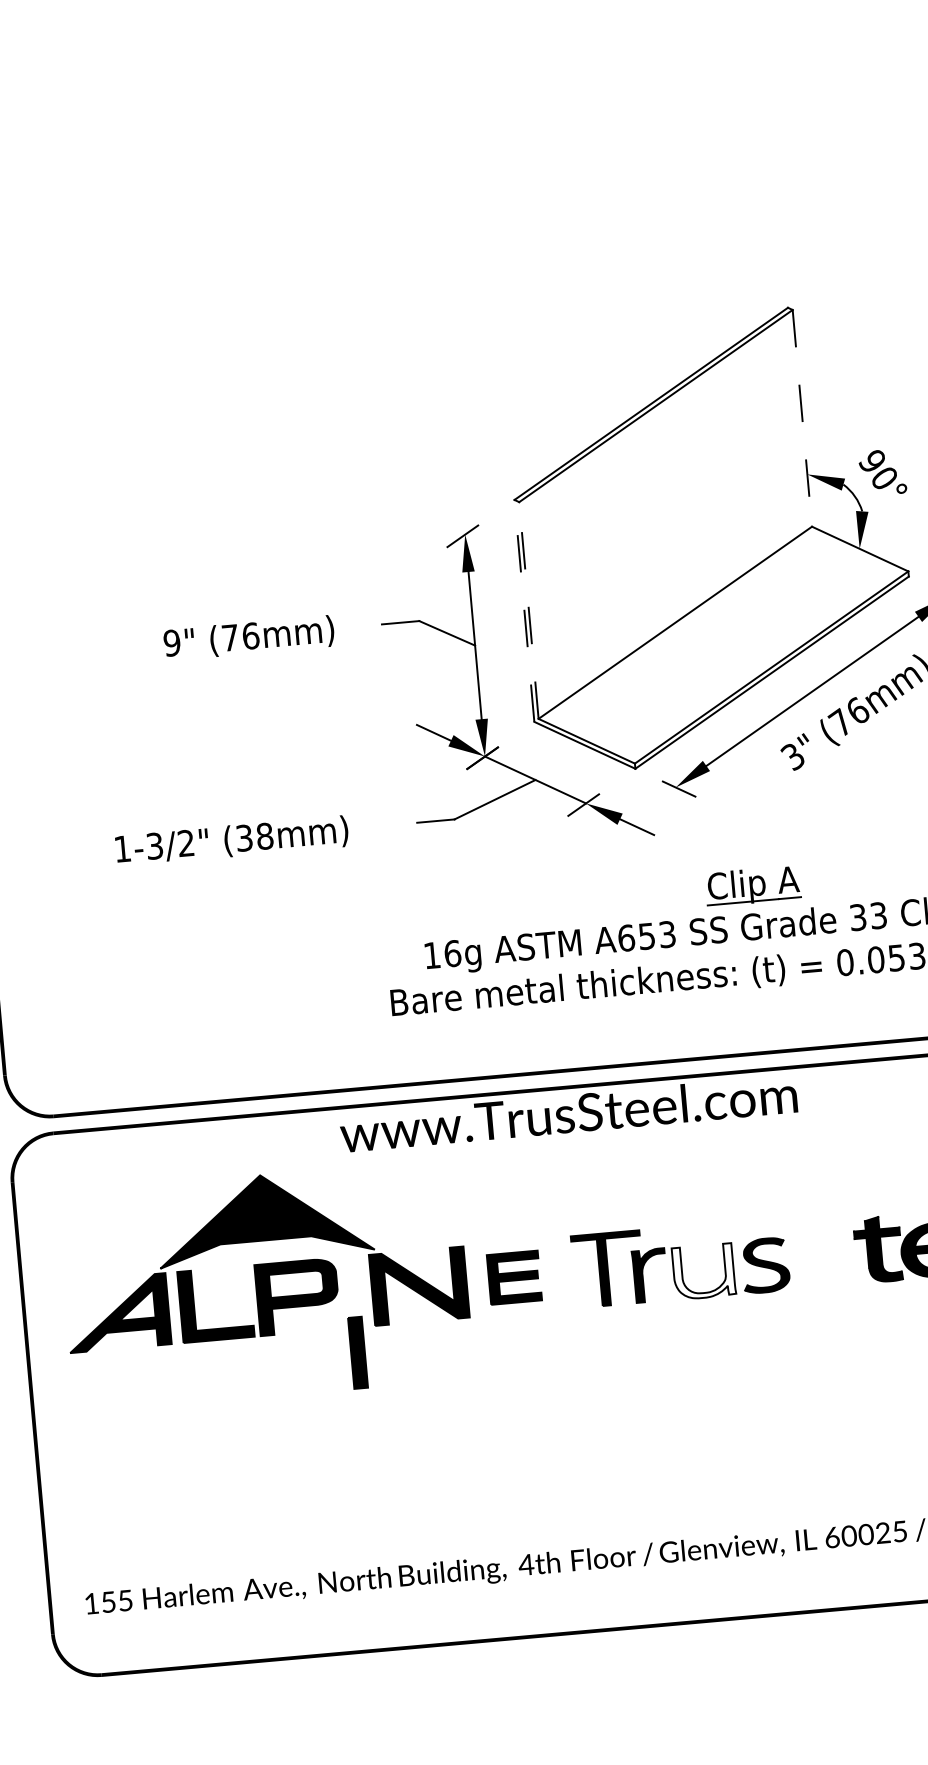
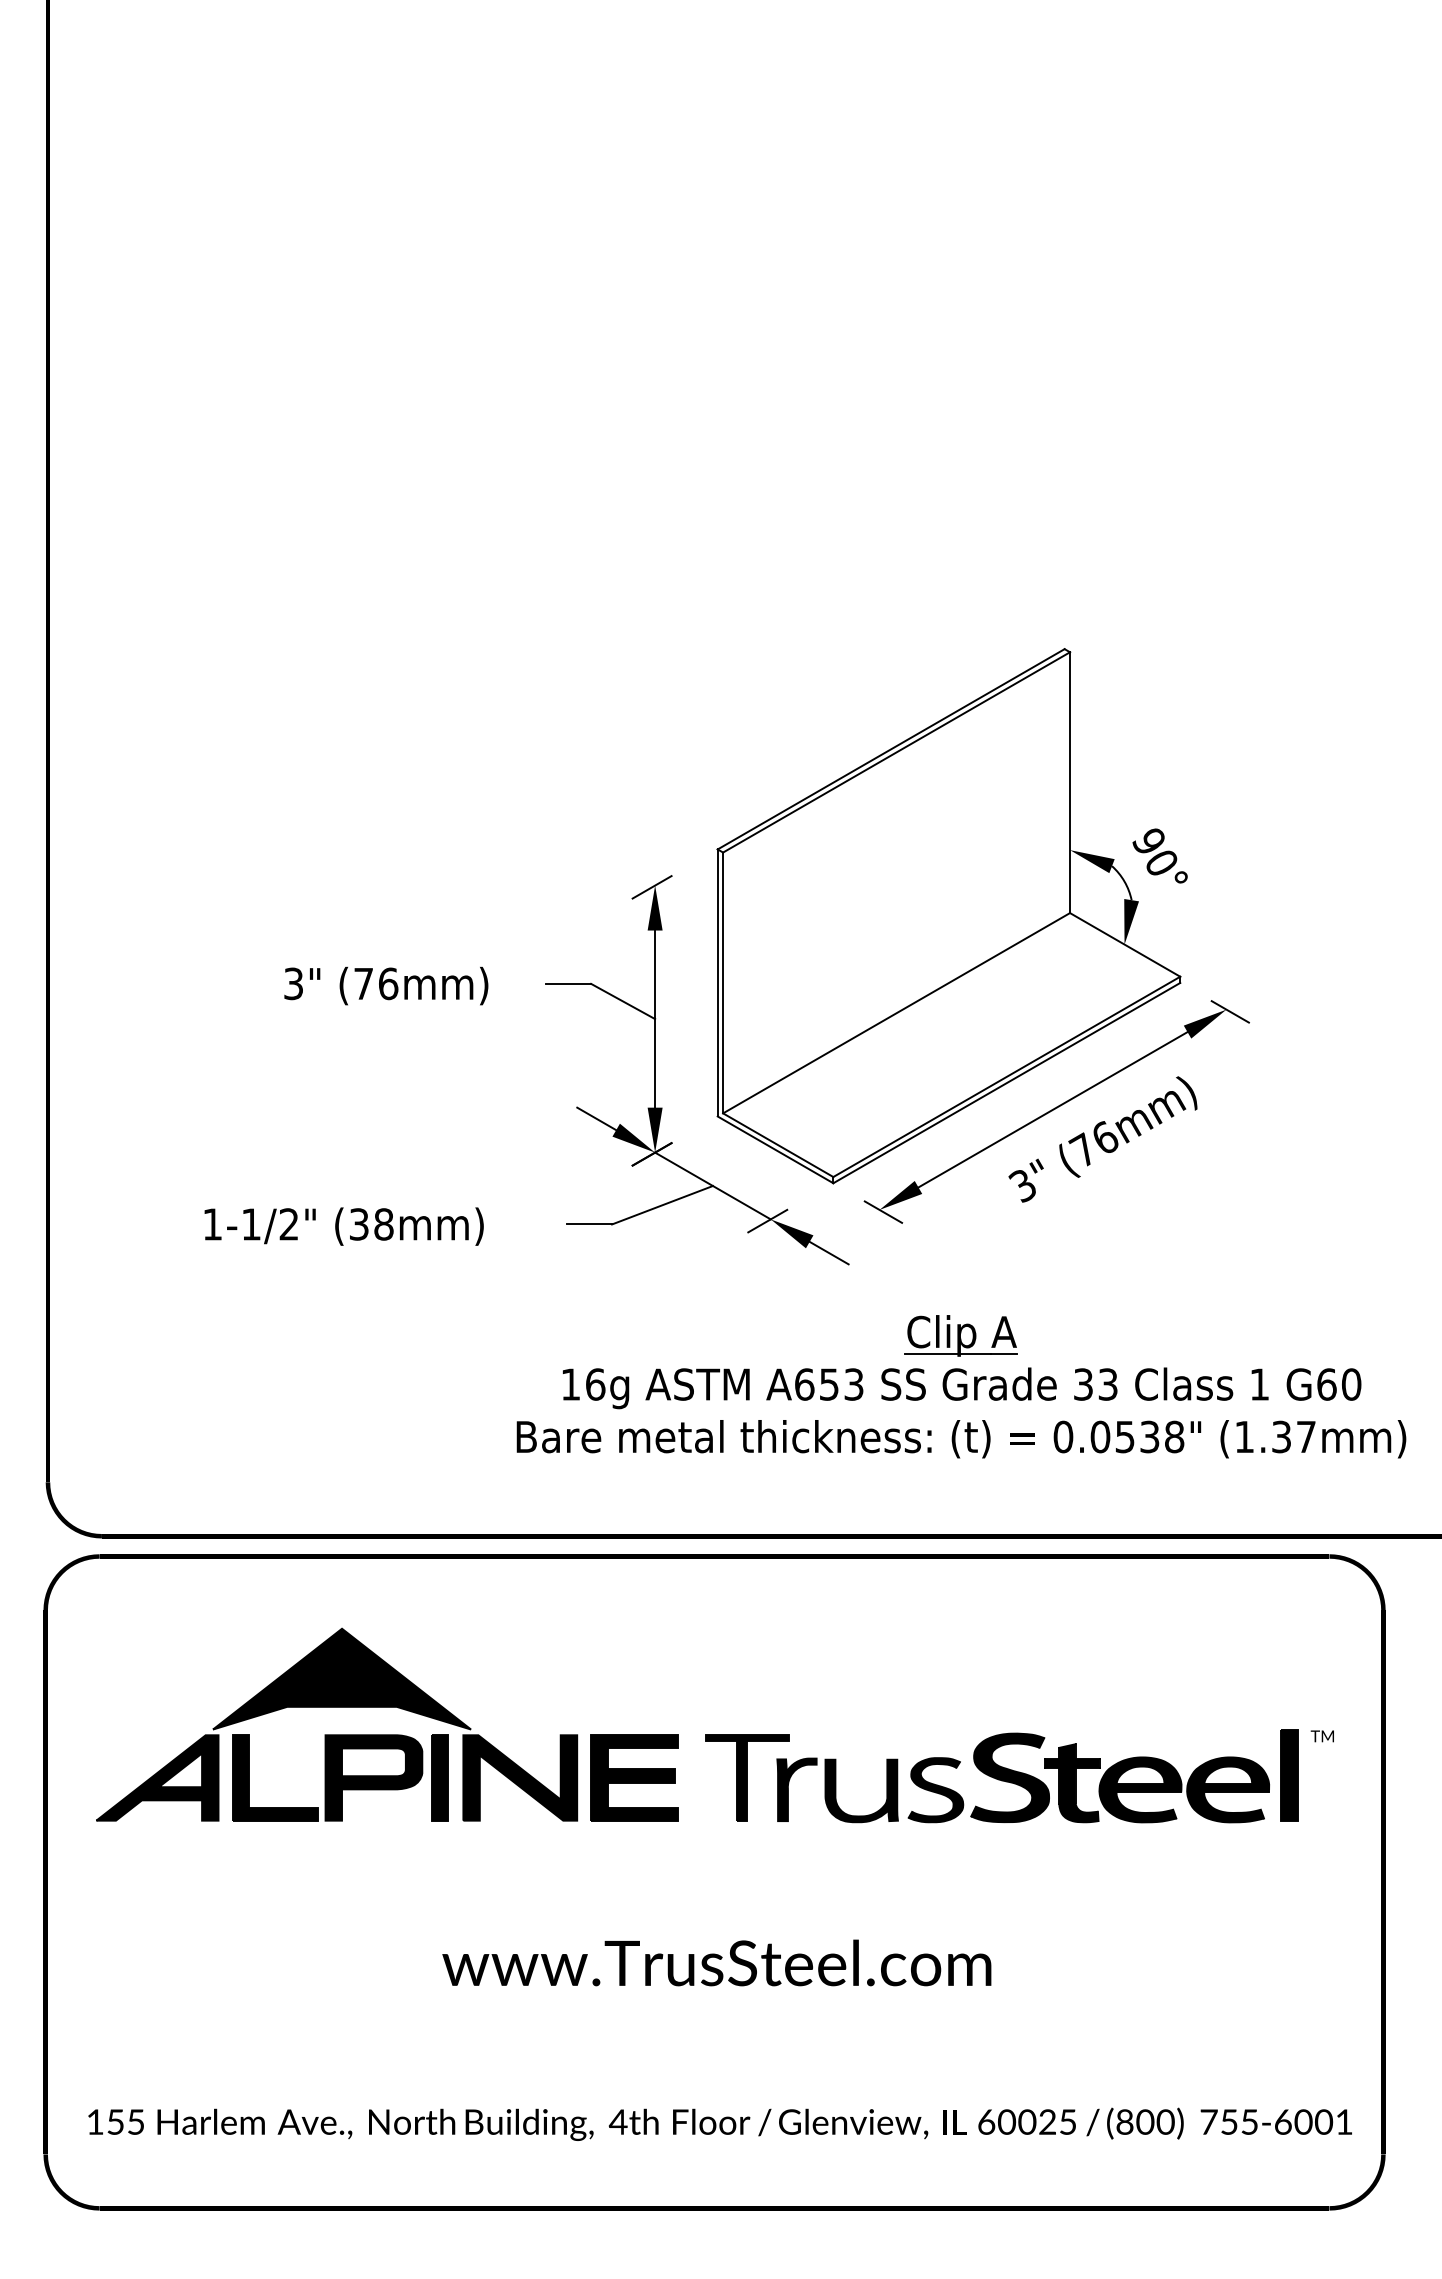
line: (802, 419) -> (1070, 783), dashed -> solid
line: (524, 610) -> (717, 982), dashed -> solid
line: (529, 610) -> (723, 982), dashed -> solid
text: (171, 642) -> (293, 983), 9" -> 3"
text: (154, 846) -> (251, 1224), 1-3/2" -> 1-1/2"
text: (568, 1113) -> (716, 1962), moved
part: (825, 1249) -> (1009, 1777), added
fill: (703, 1271) -> (861, 1790), added
part: (514, 1277) -> (634, 1777), size x1.43
part: (357, 1352) -> (439, 1777), moved

